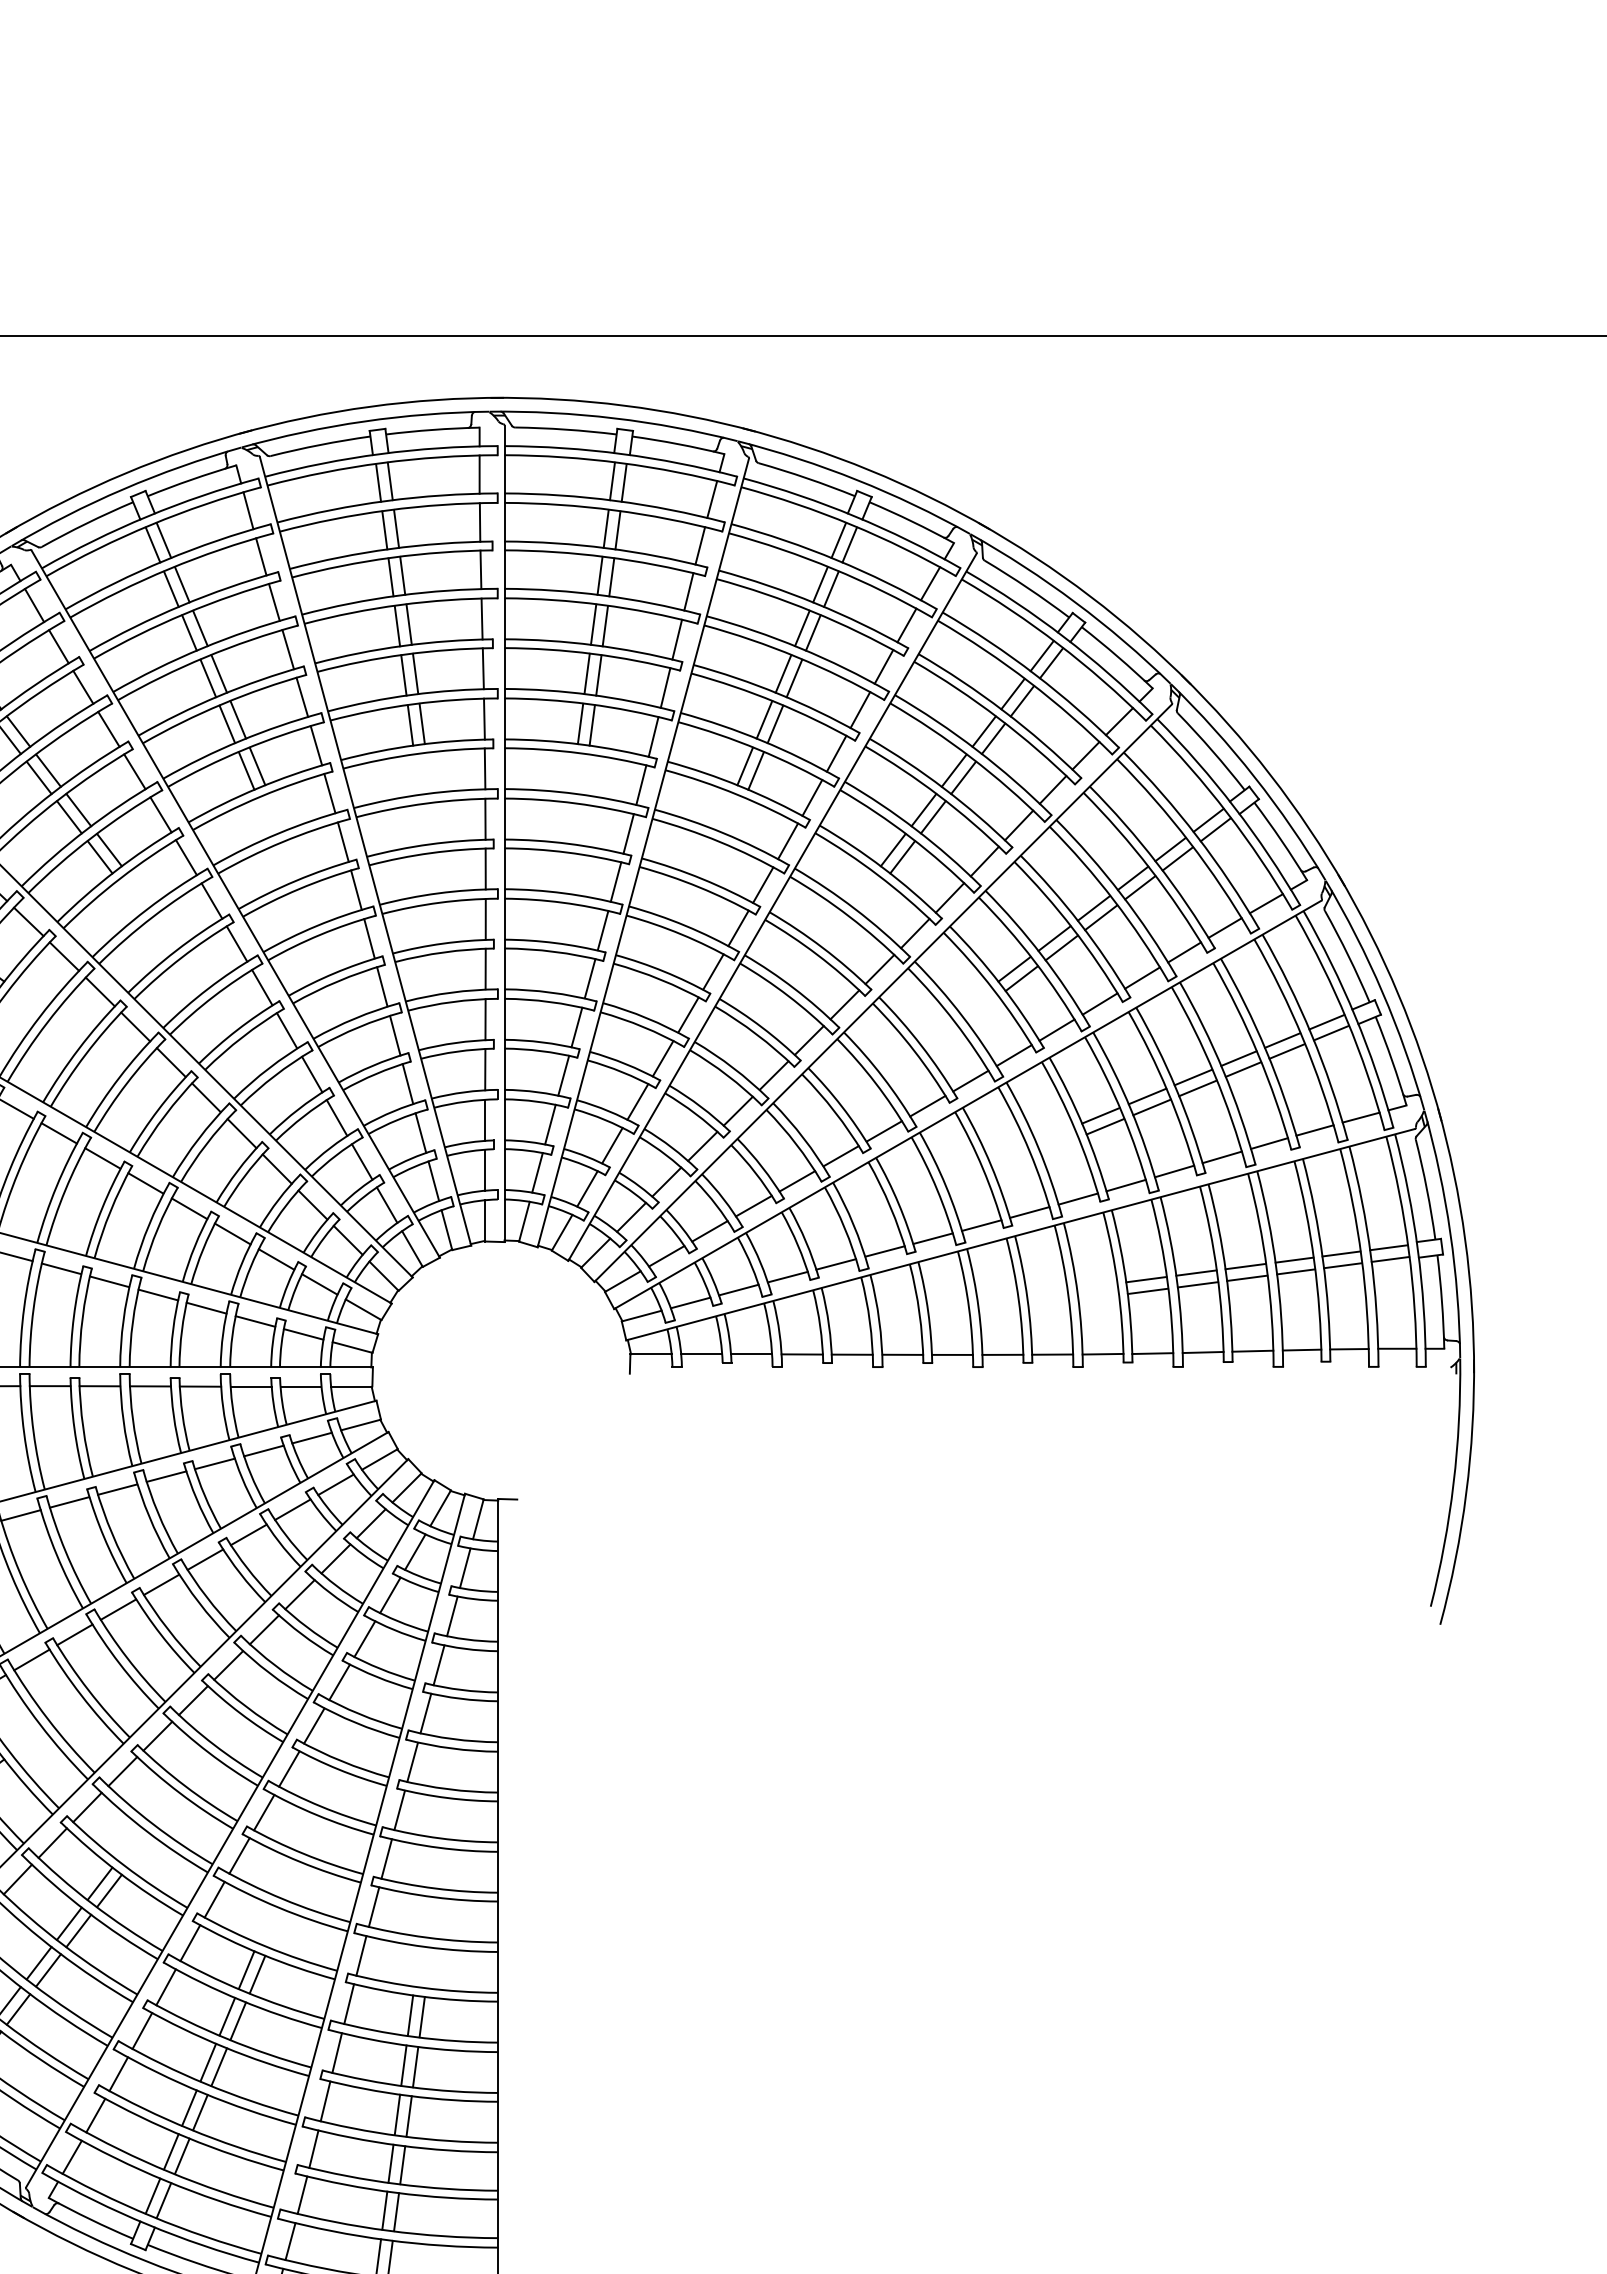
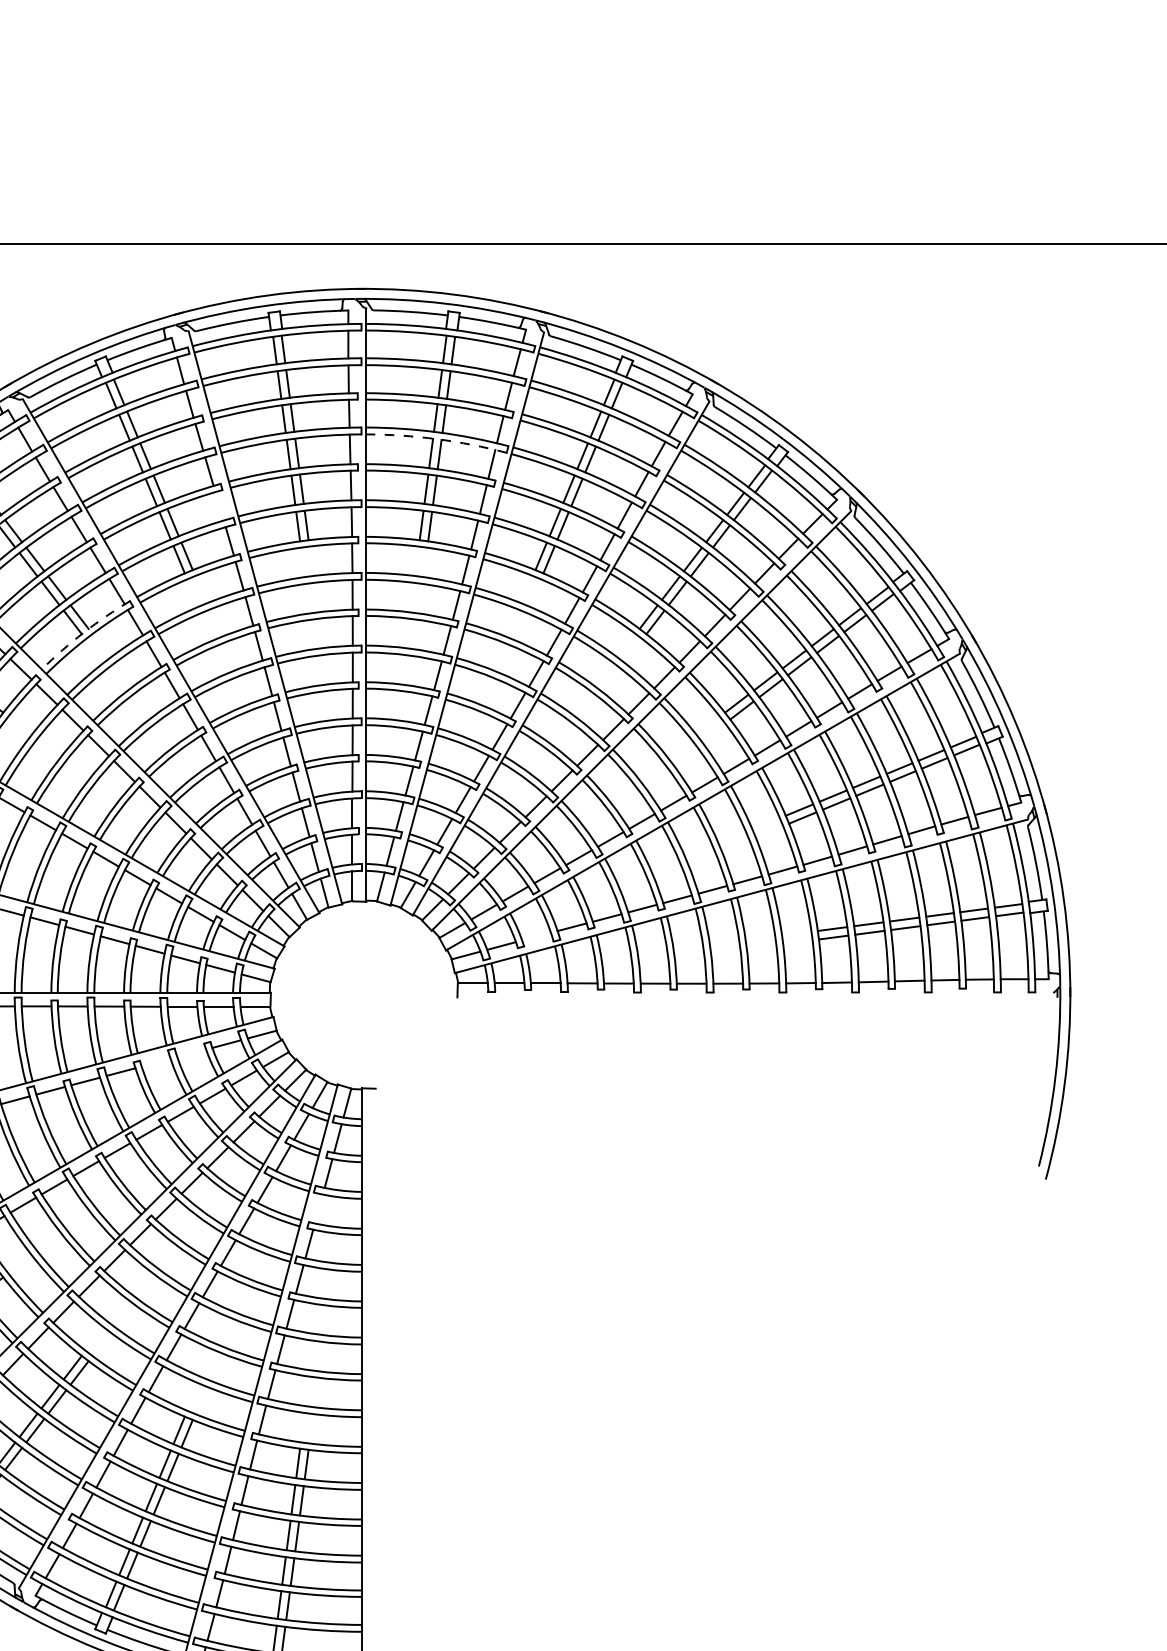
arc: (601, 604) -> (436, 438), solid -> dashed
line: (302, 696) -> (219, 505), removed
arc: (115, 871) -> (84, 632), solid -> dashed
line: (738, 1289) -> (536, 936), removed
line: (263, 1450) -> (191, 1053), removed
line: (214, 1463) -> (155, 1062), removed
line: (438, 1665) -> (318, 1209), removed

